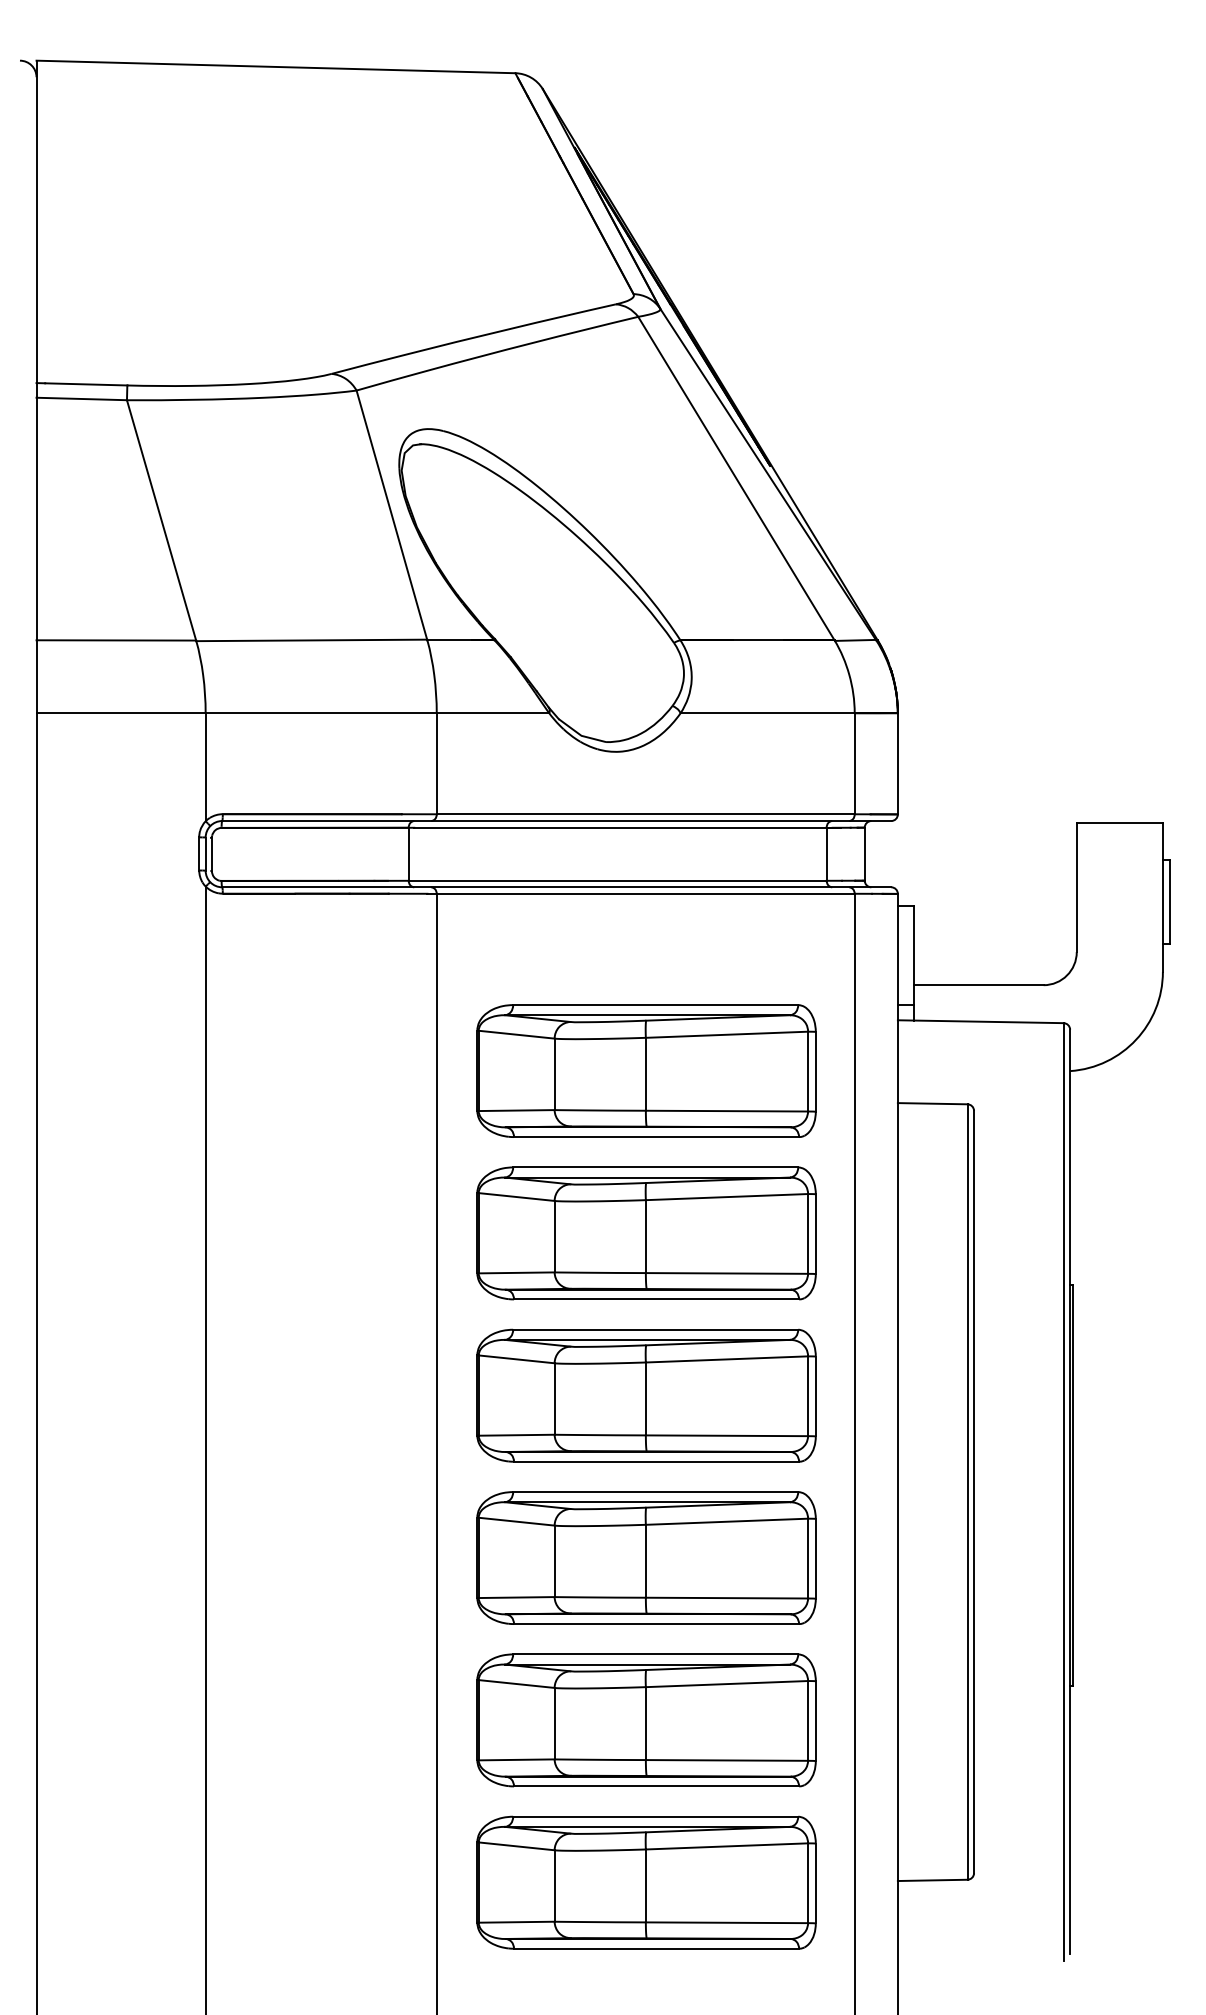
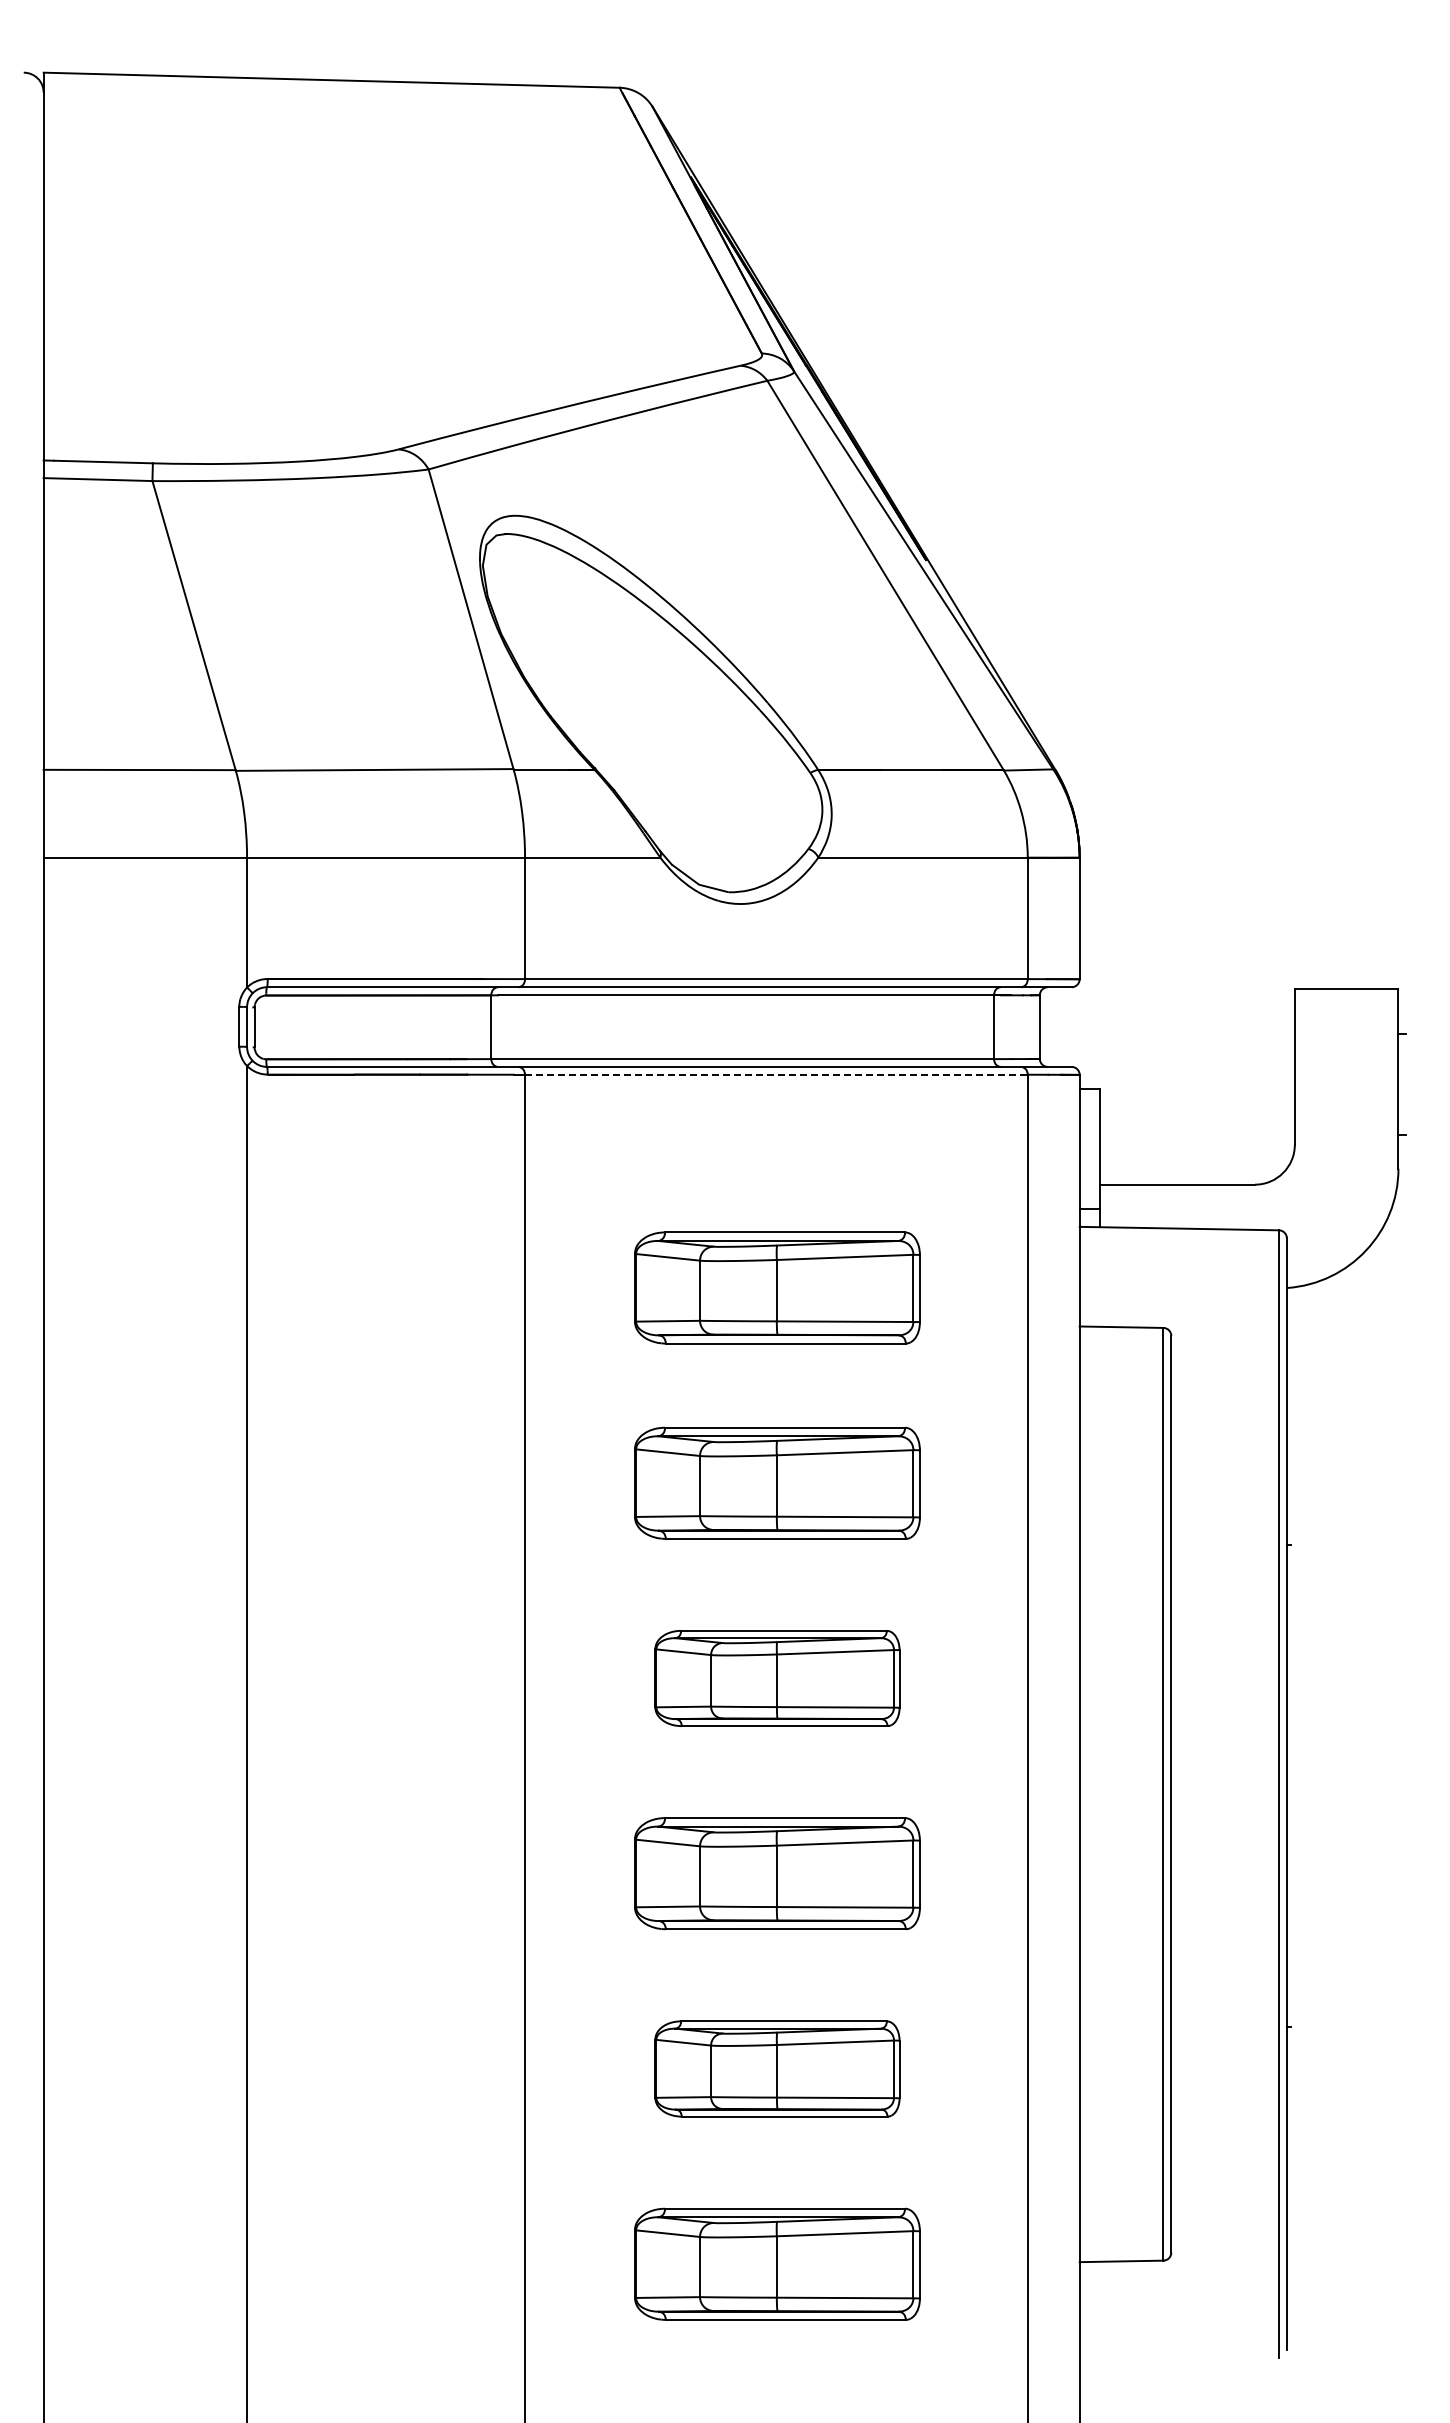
line: (645, 893) -> (776, 1074), solid -> dashed
line: (1169, 901) -> (1406, 1084), removed
part: (646, 1070) -> (777, 1287), size x0.7
part: (646, 1233) -> (777, 1483), size x0.7
part: (646, 1395) -> (777, 1678), size x0.6
line: (1073, 1485) -> (1290, 1786), removed
part: (646, 1557) -> (777, 1873), size x0.7
part: (646, 1720) -> (777, 2068), size x0.6
part: (646, 1882) -> (777, 2264), size x0.7

